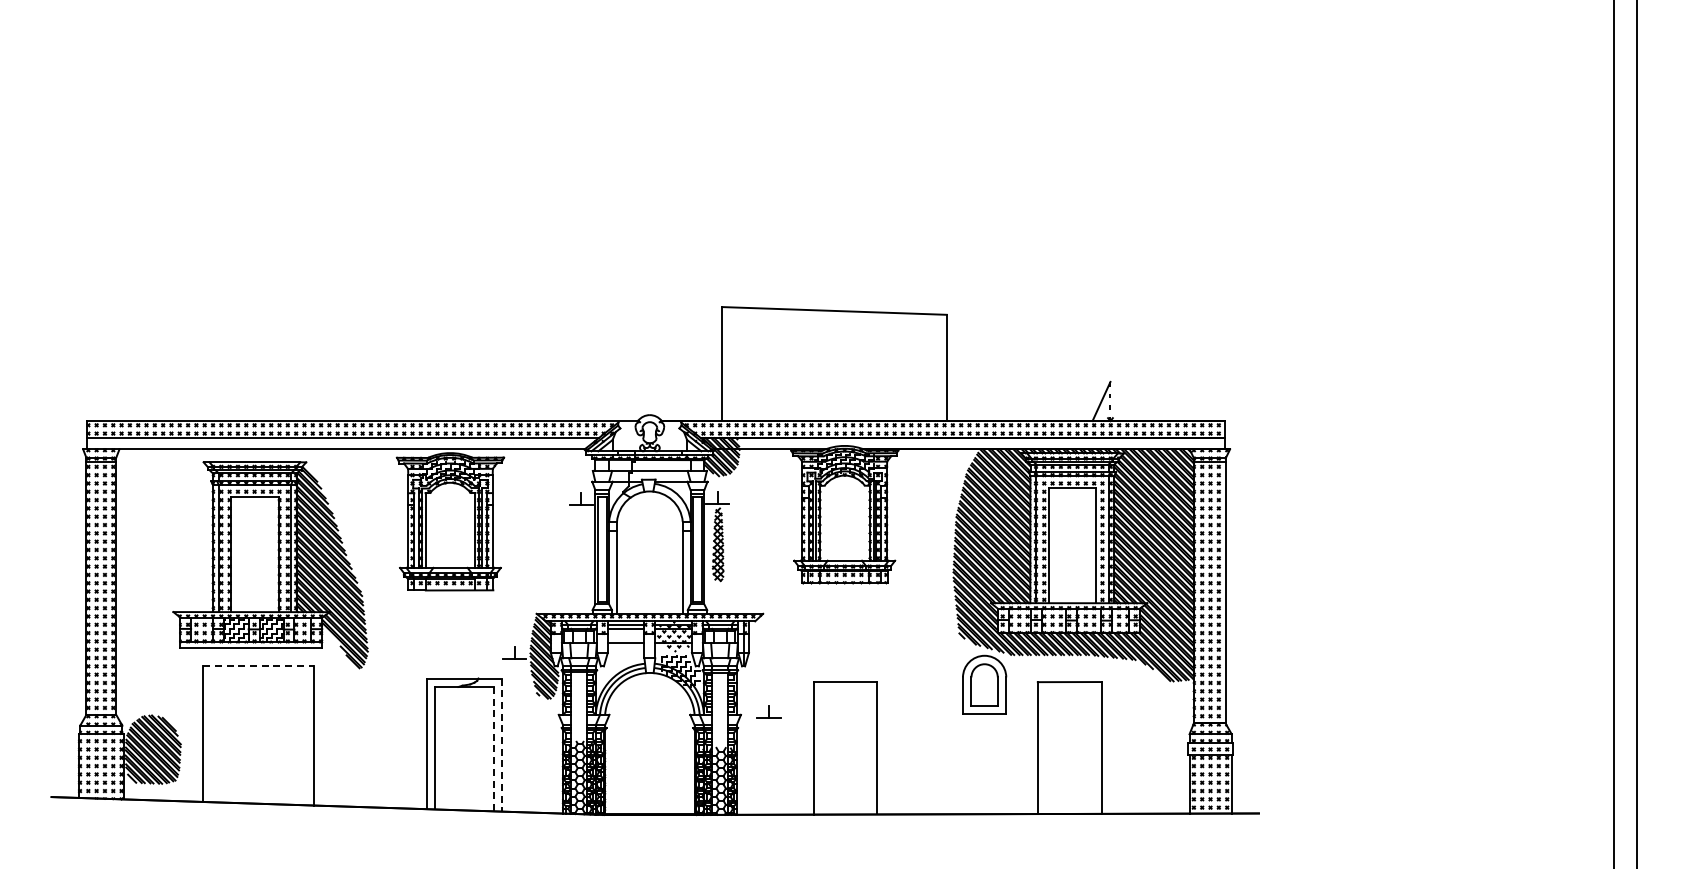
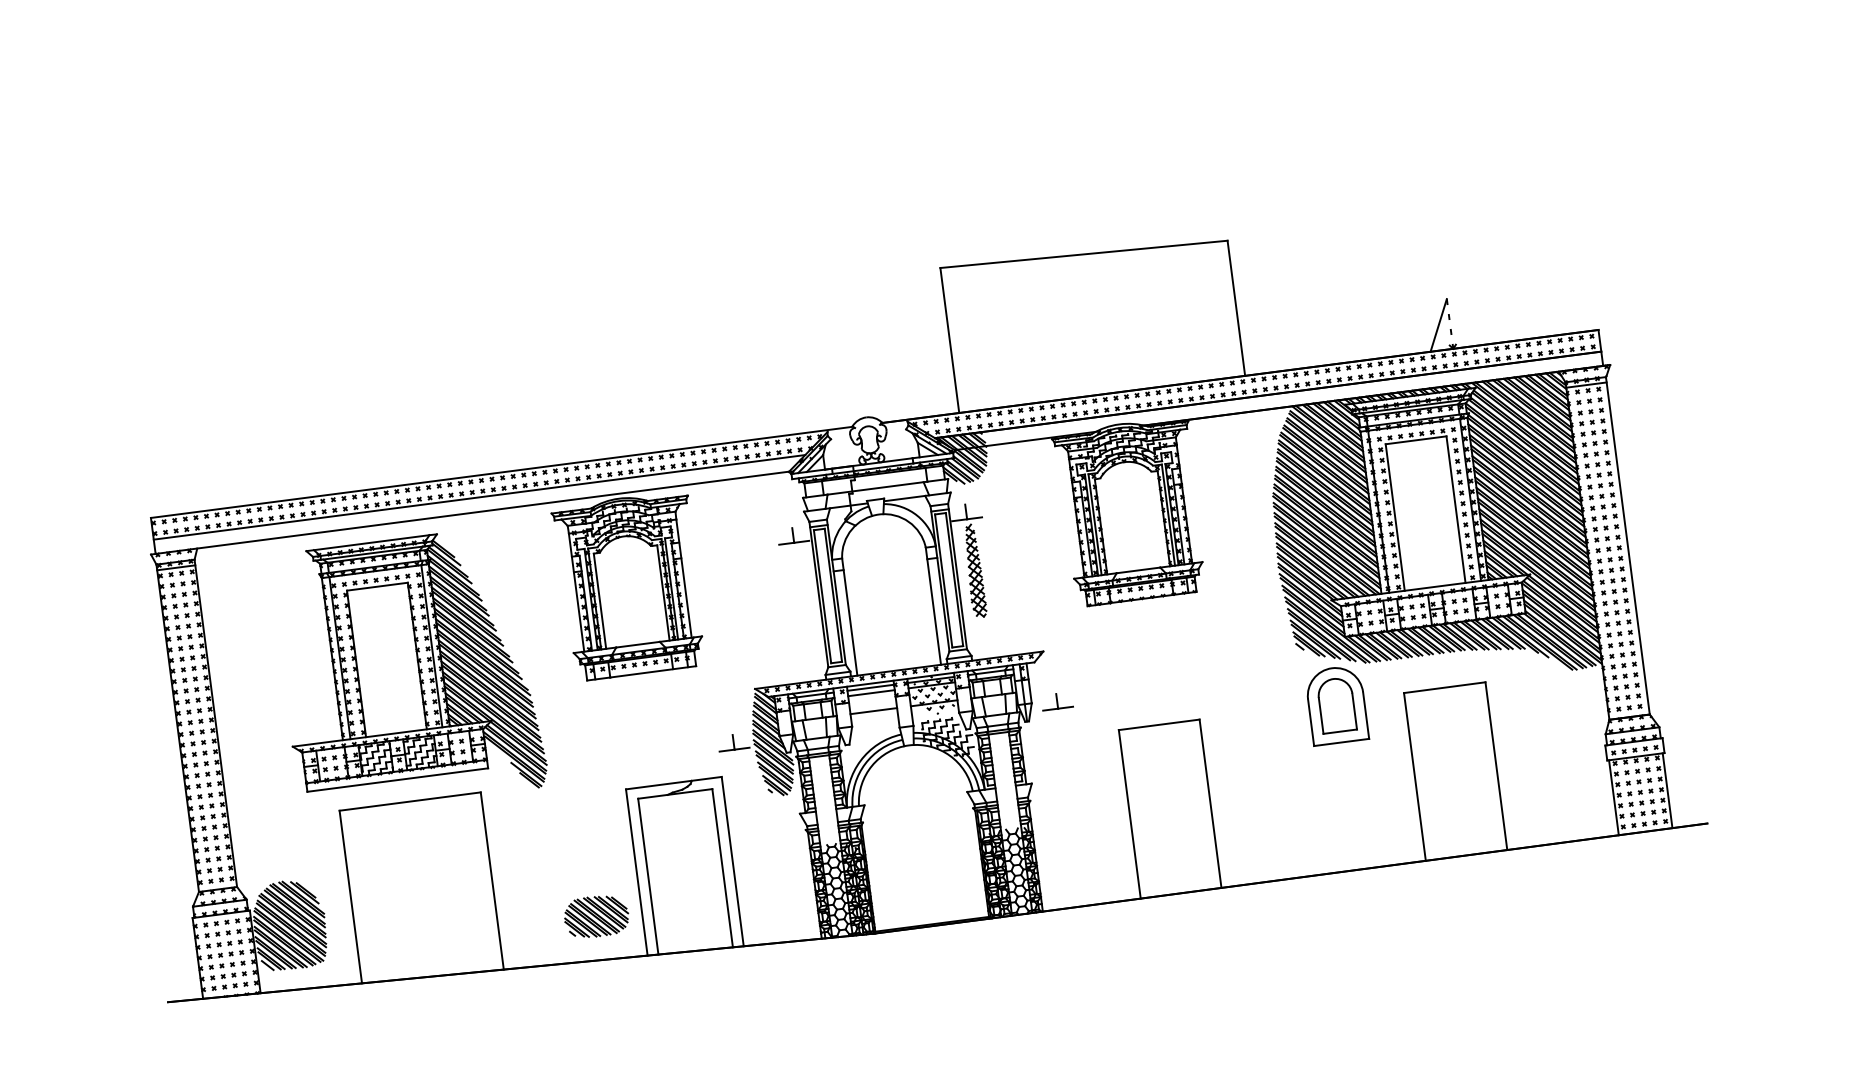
line: (259, 666) -> (411, 801), dashed -> solid
part: (768, 711) -> (1056, 701), moved
line: (501, 745) -> (732, 862), dashed -> solid
line: (493, 749) -> (722, 868), dashed -> solid
part: (390, 773) -> (595, 916), added

